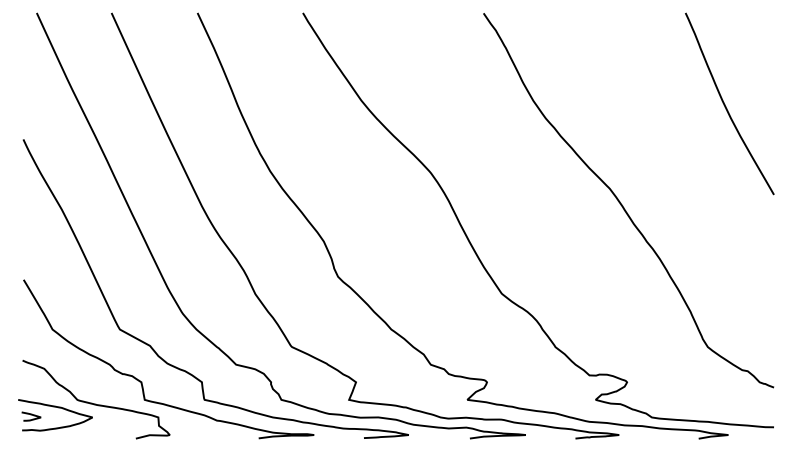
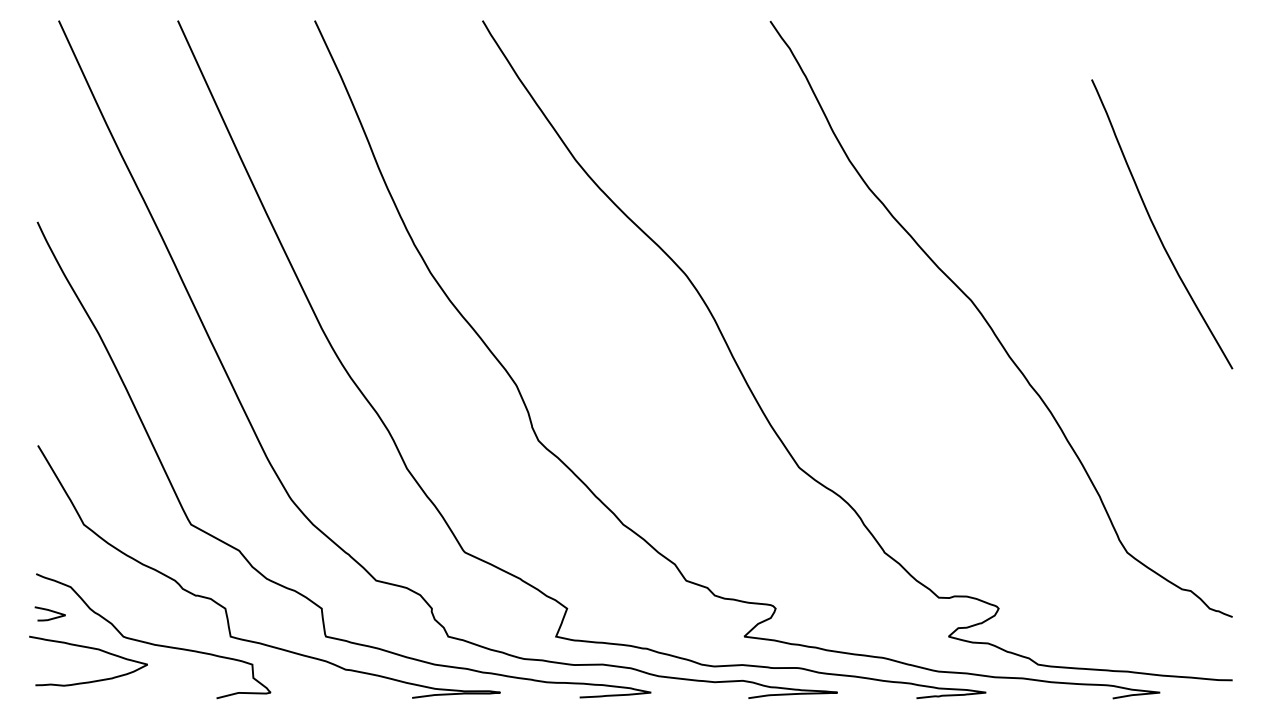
curve: (725, 104) -> (1155, 225), moved
curve: (31, 415) -> (50, 612), moved

